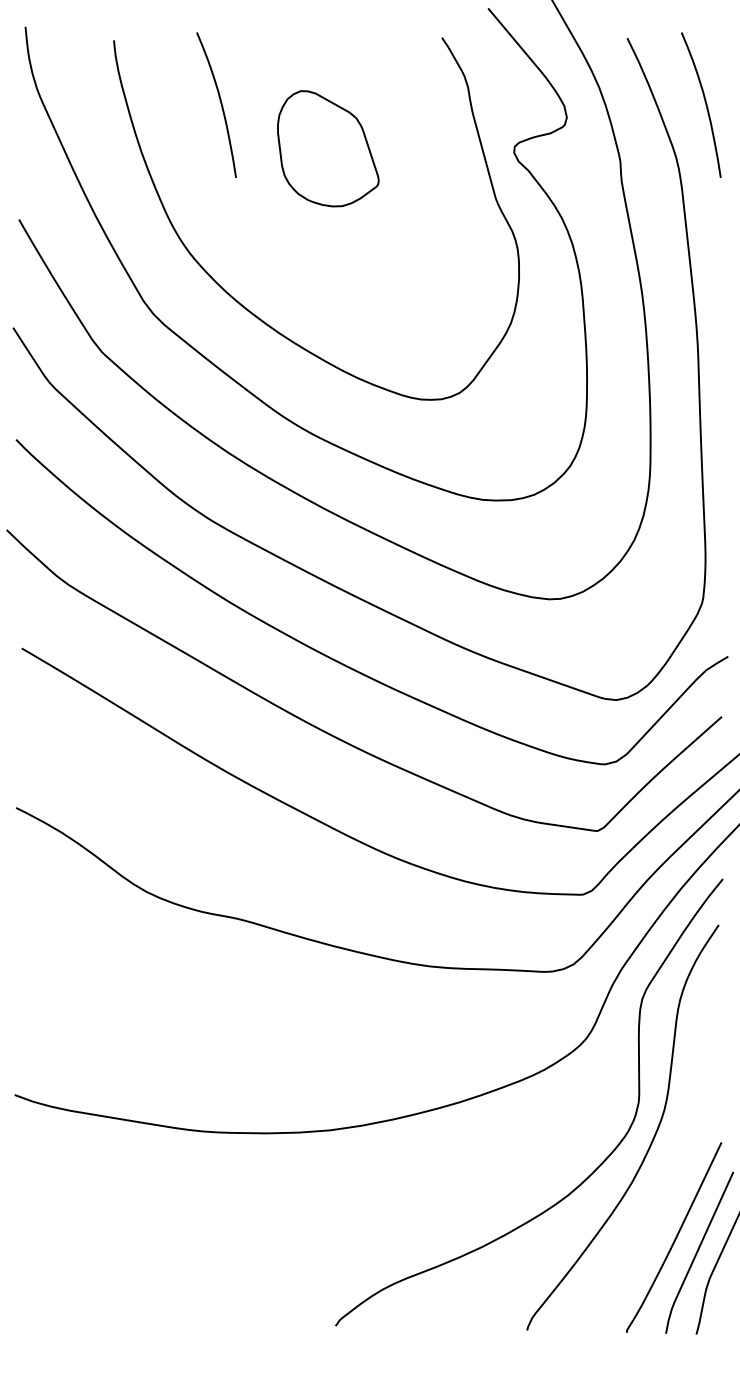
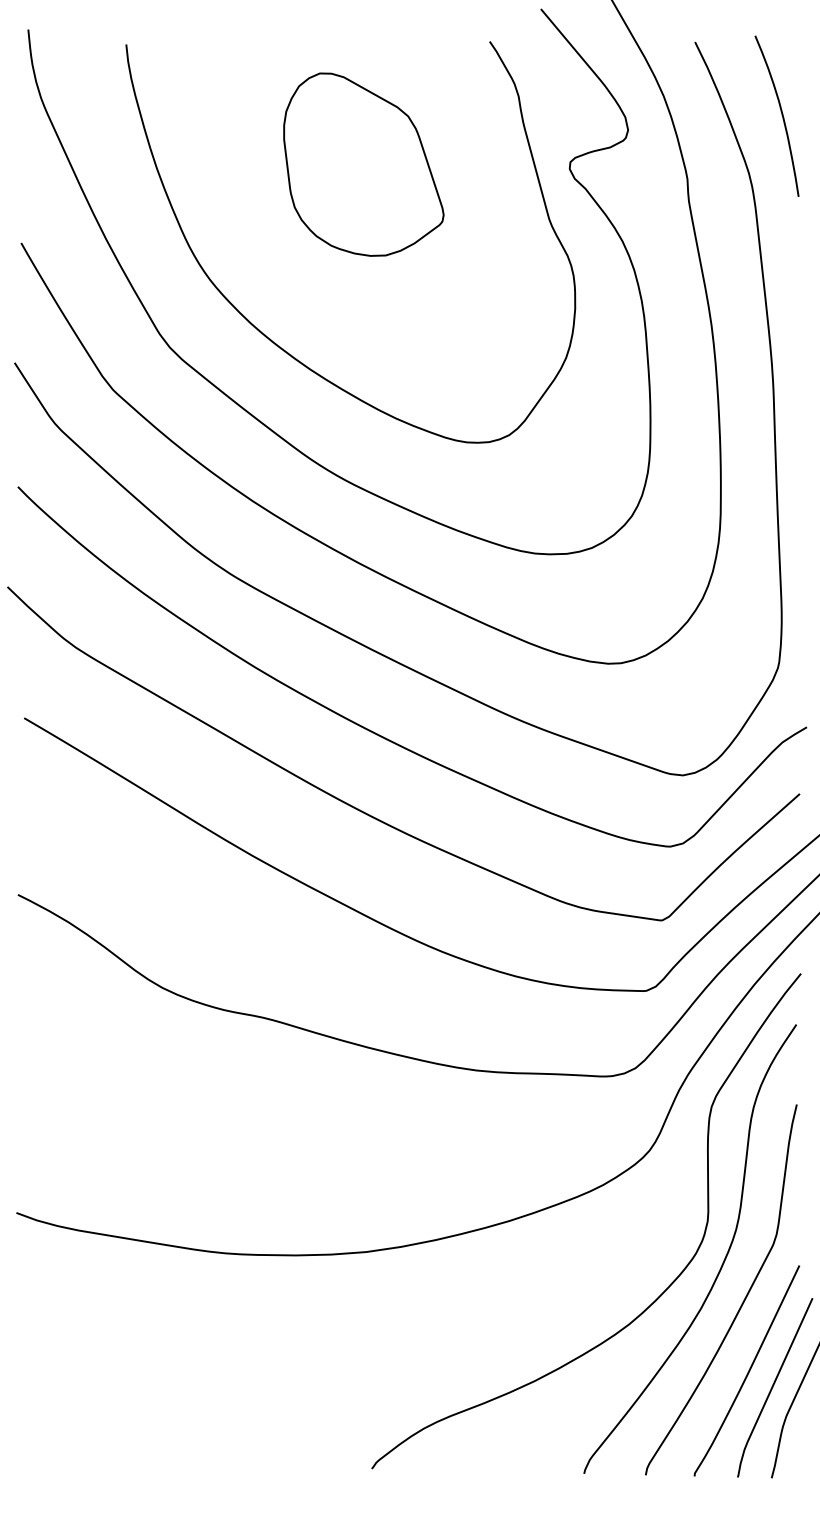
curve: (220, 104) -> (244, 115), removed
part: (328, 148) -> (363, 164), size x1.43
curve: (671, 1173) -> (743, 1299), added

